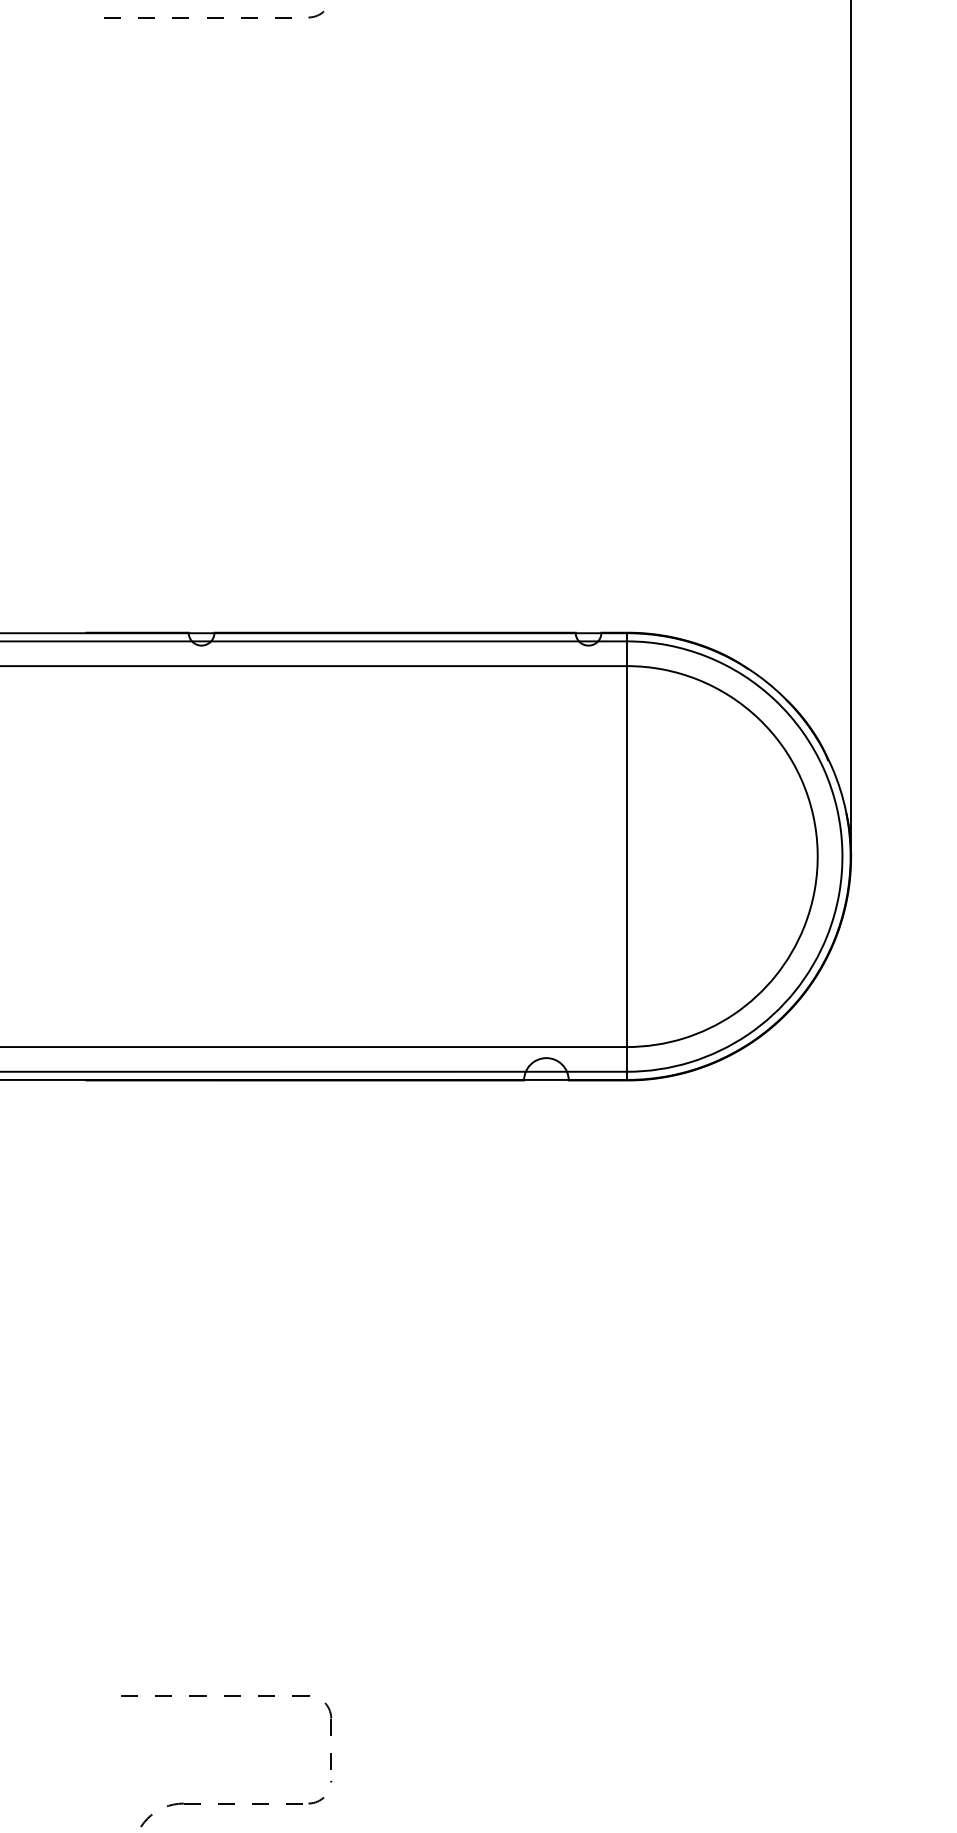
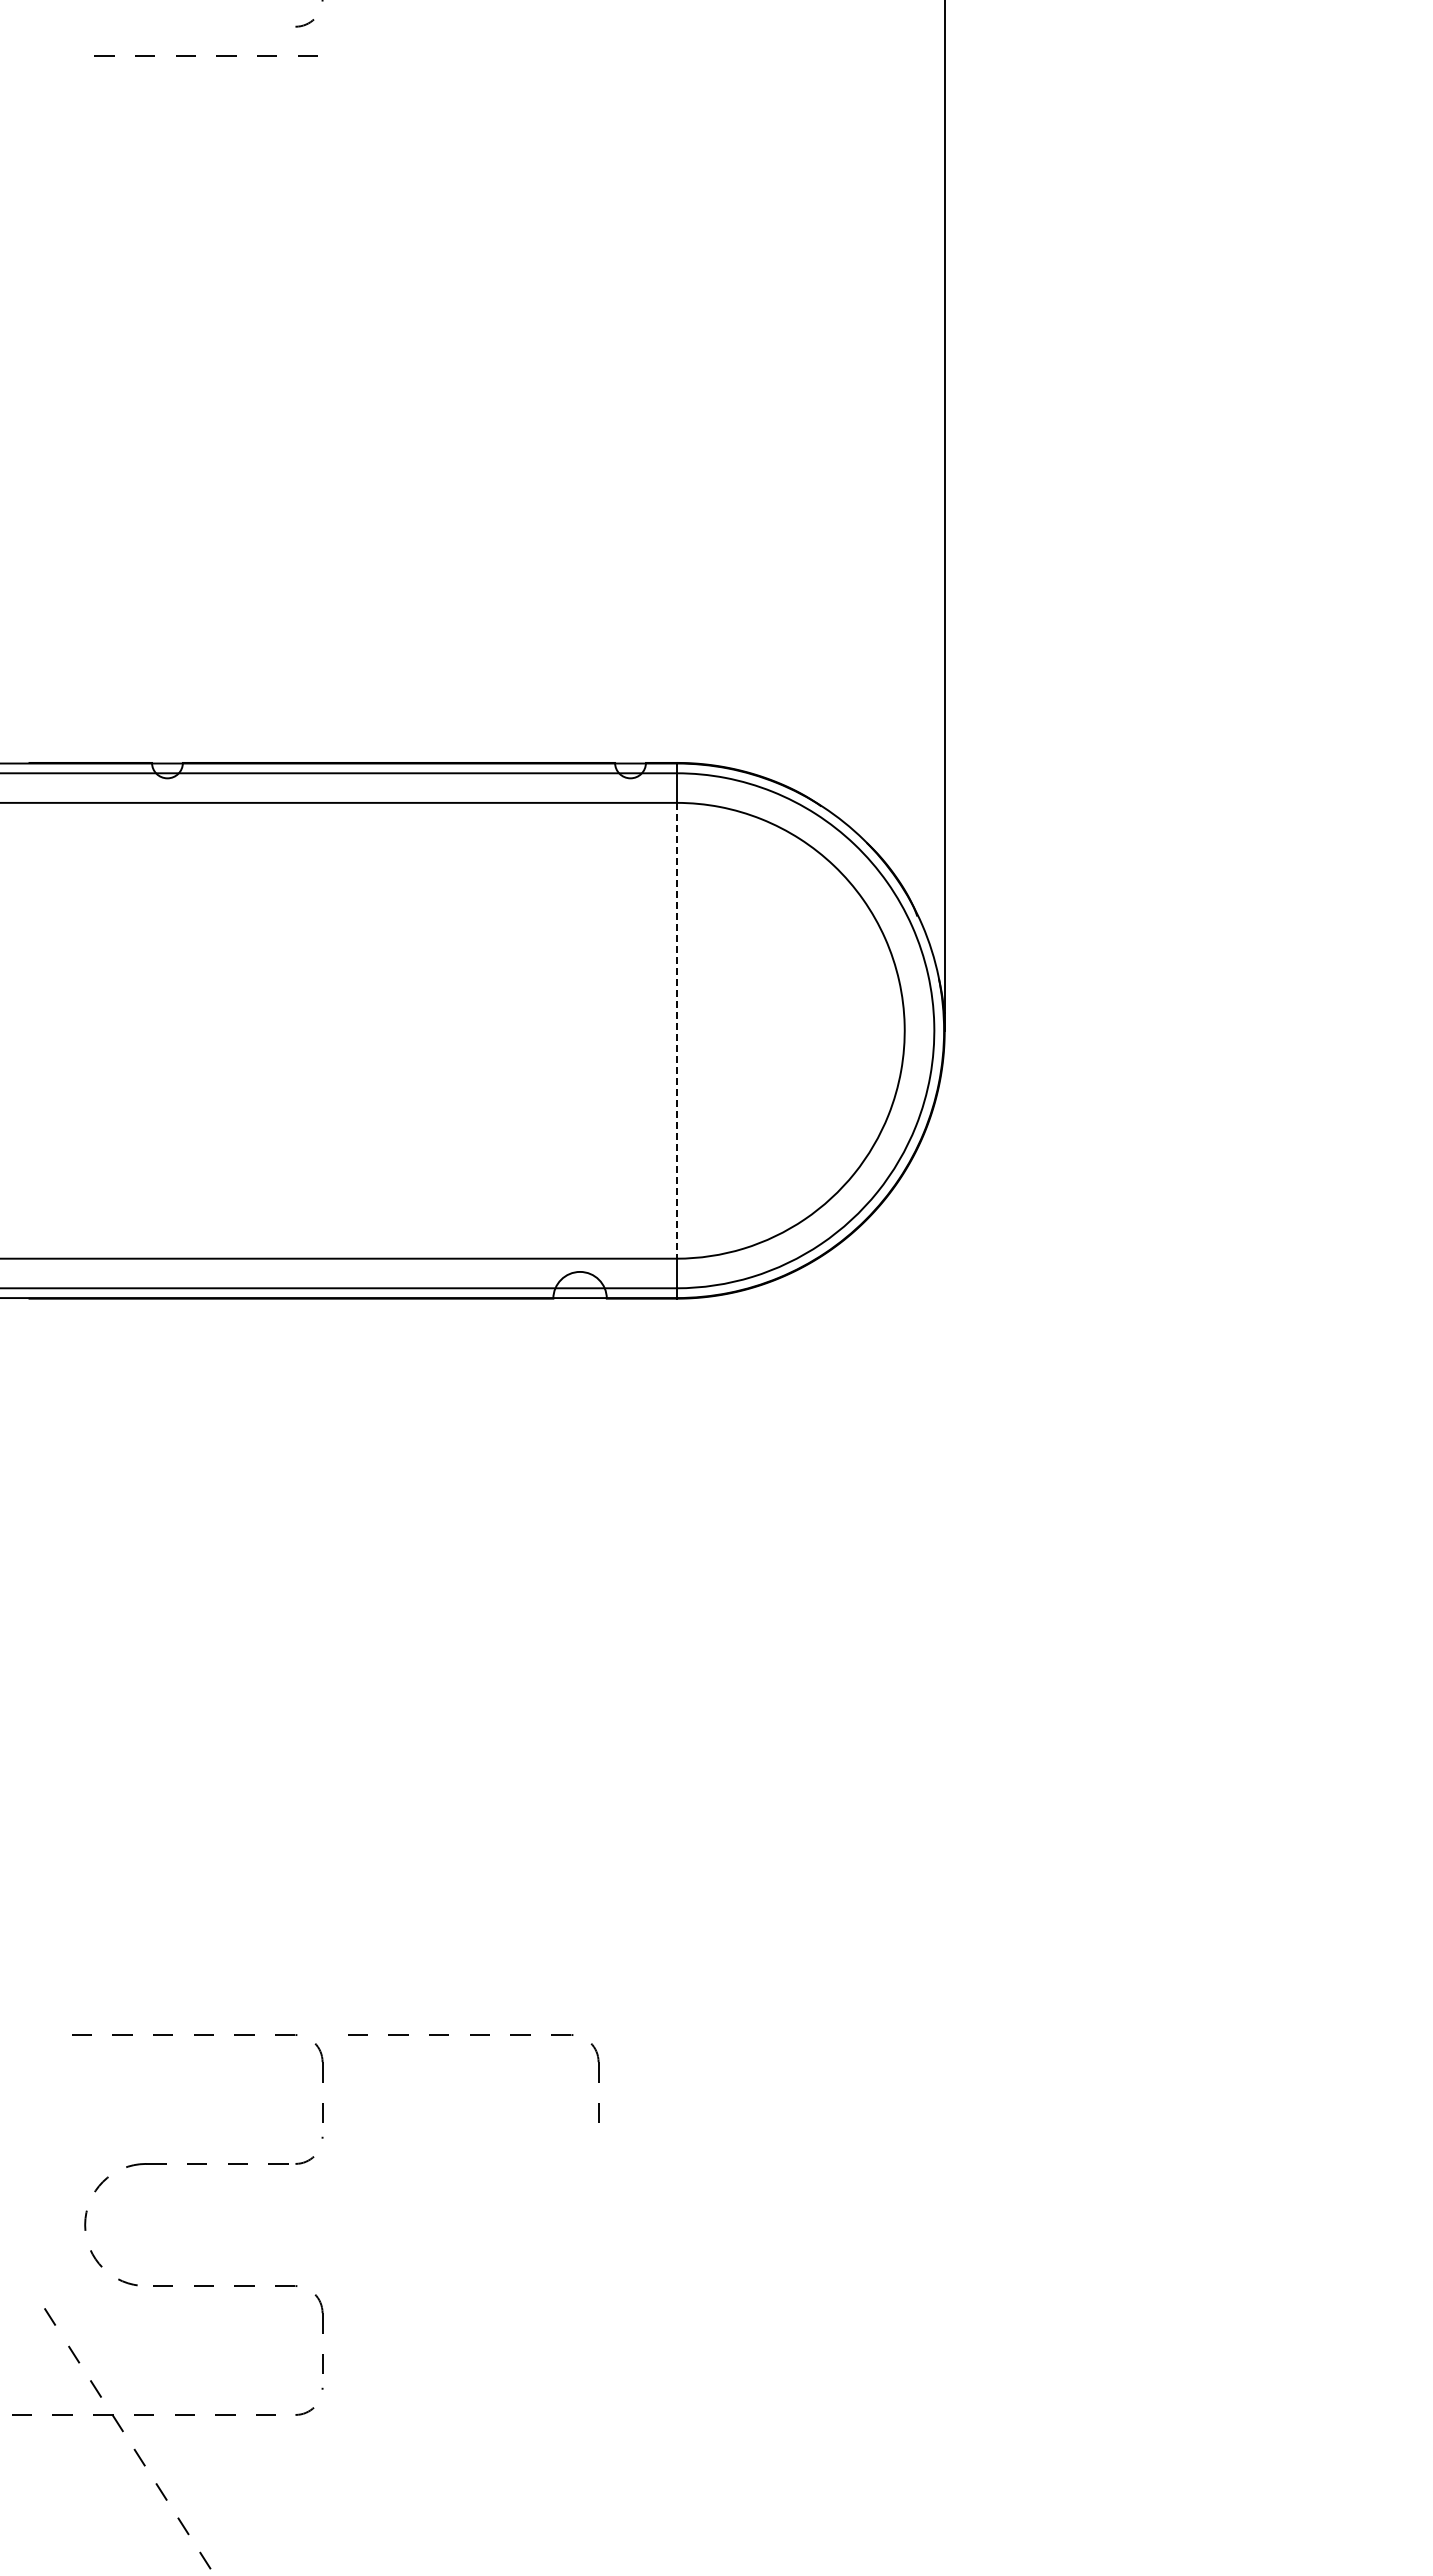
line: (189, 17) -> (195, 55), moved
line: (626, 856) -> (676, 1030), solid -> dashed
part: (457, 1696) -> (473, 2035), added

